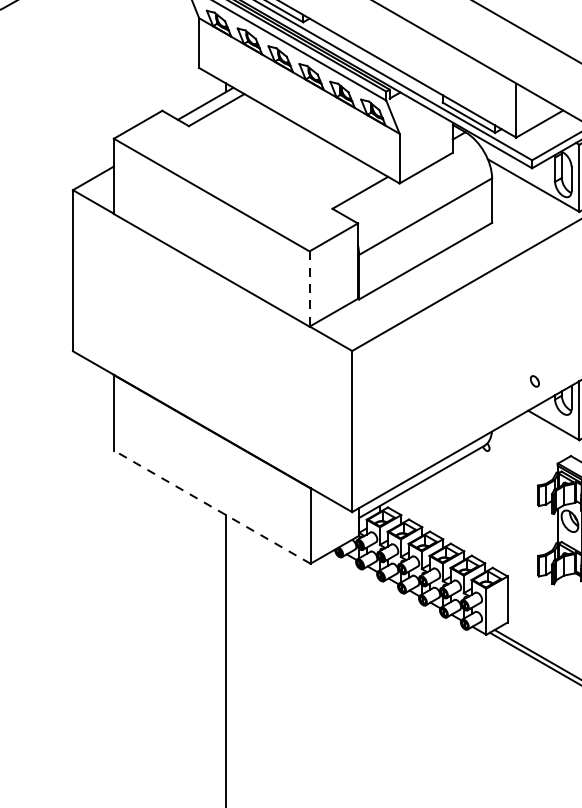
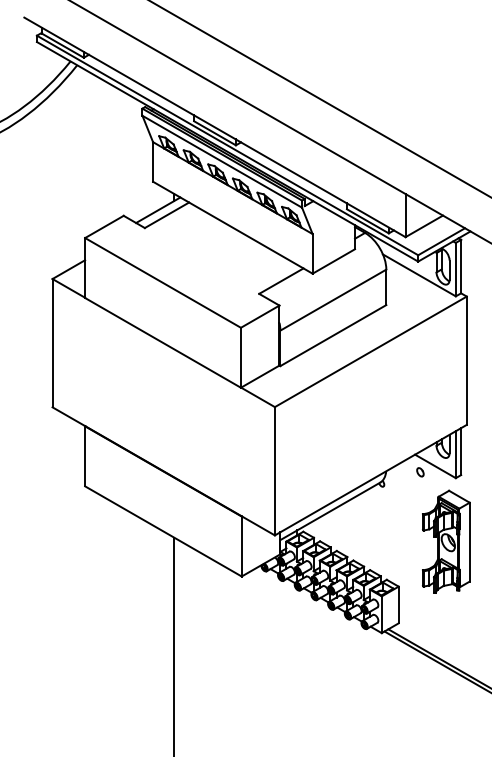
line: (308, 288) -> (240, 357), dashed -> solid
part: (535, 381) -> (420, 472), moved
line: (212, 507) -> (163, 531), dashed -> solid

